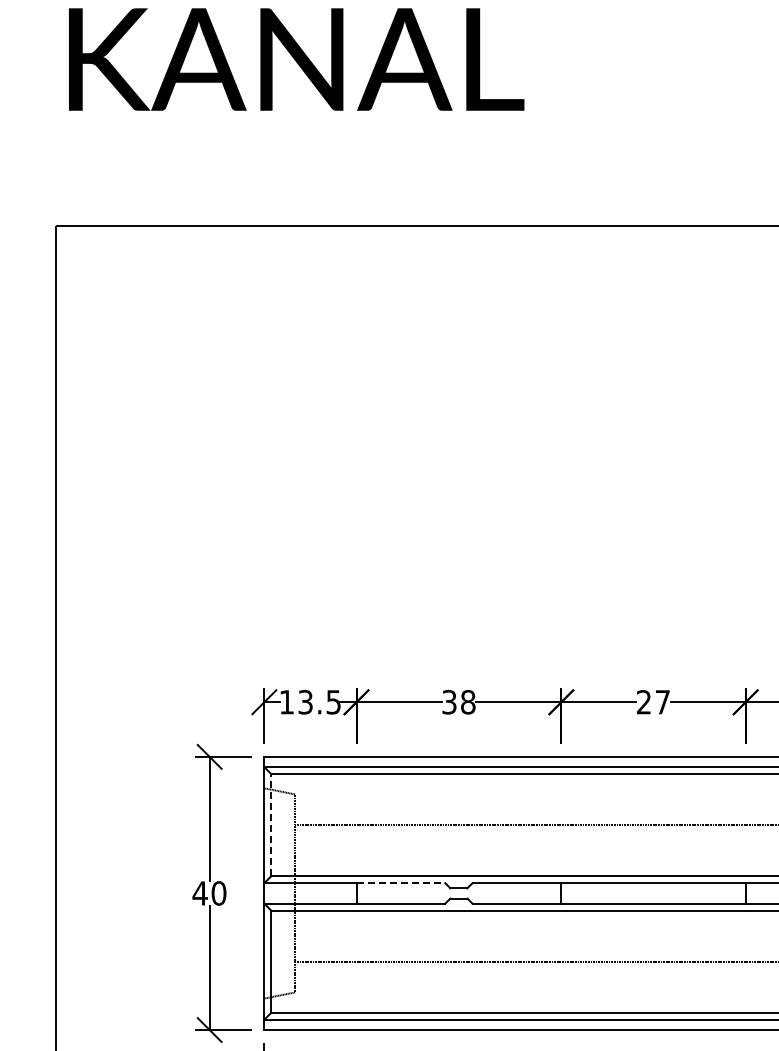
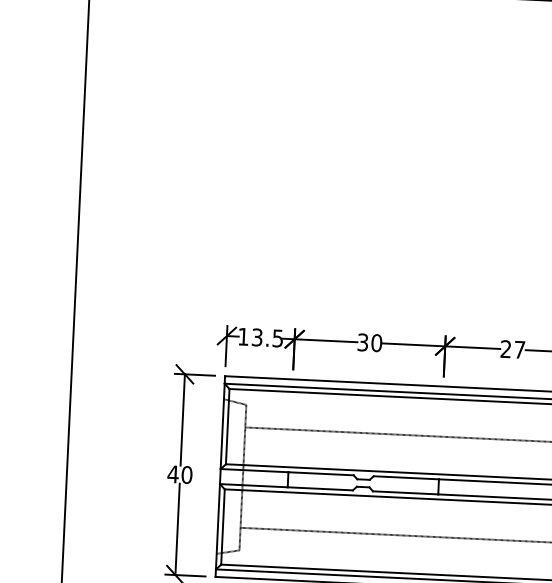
text: (467, 702) -> (376, 343), 38 -> 30
line: (271, 824) -> (227, 426), dashed -> solid
line: (401, 883) -> (321, 474), dashed -> solid

